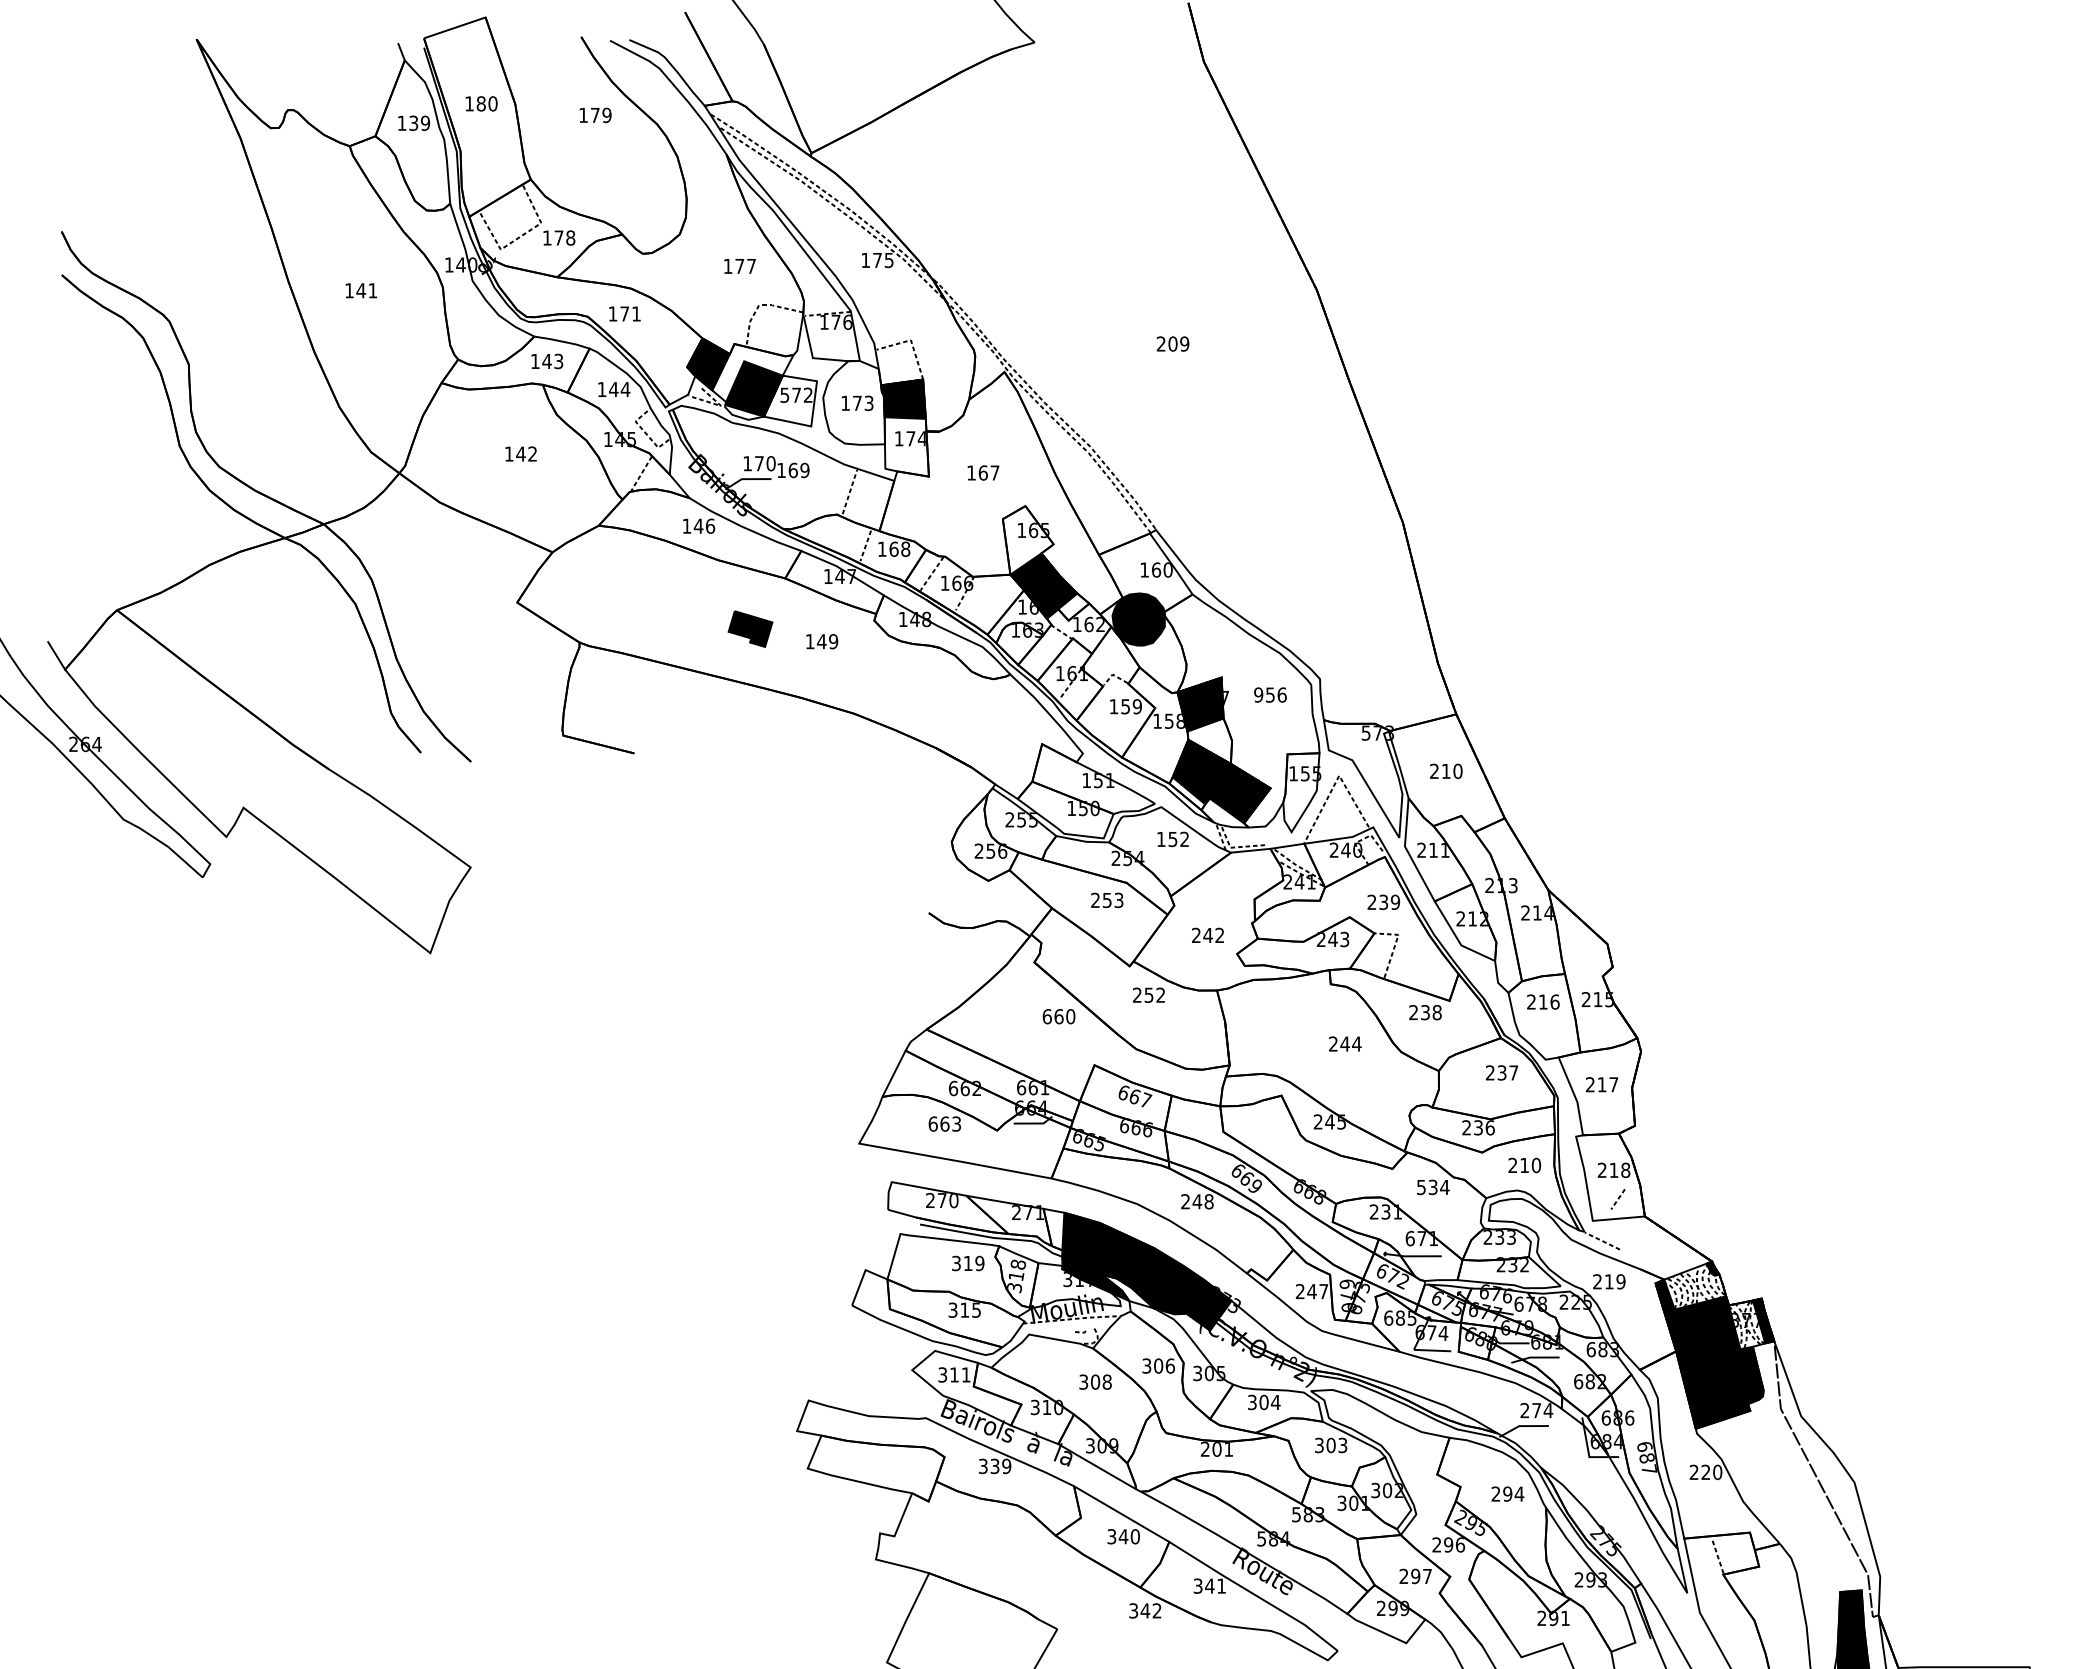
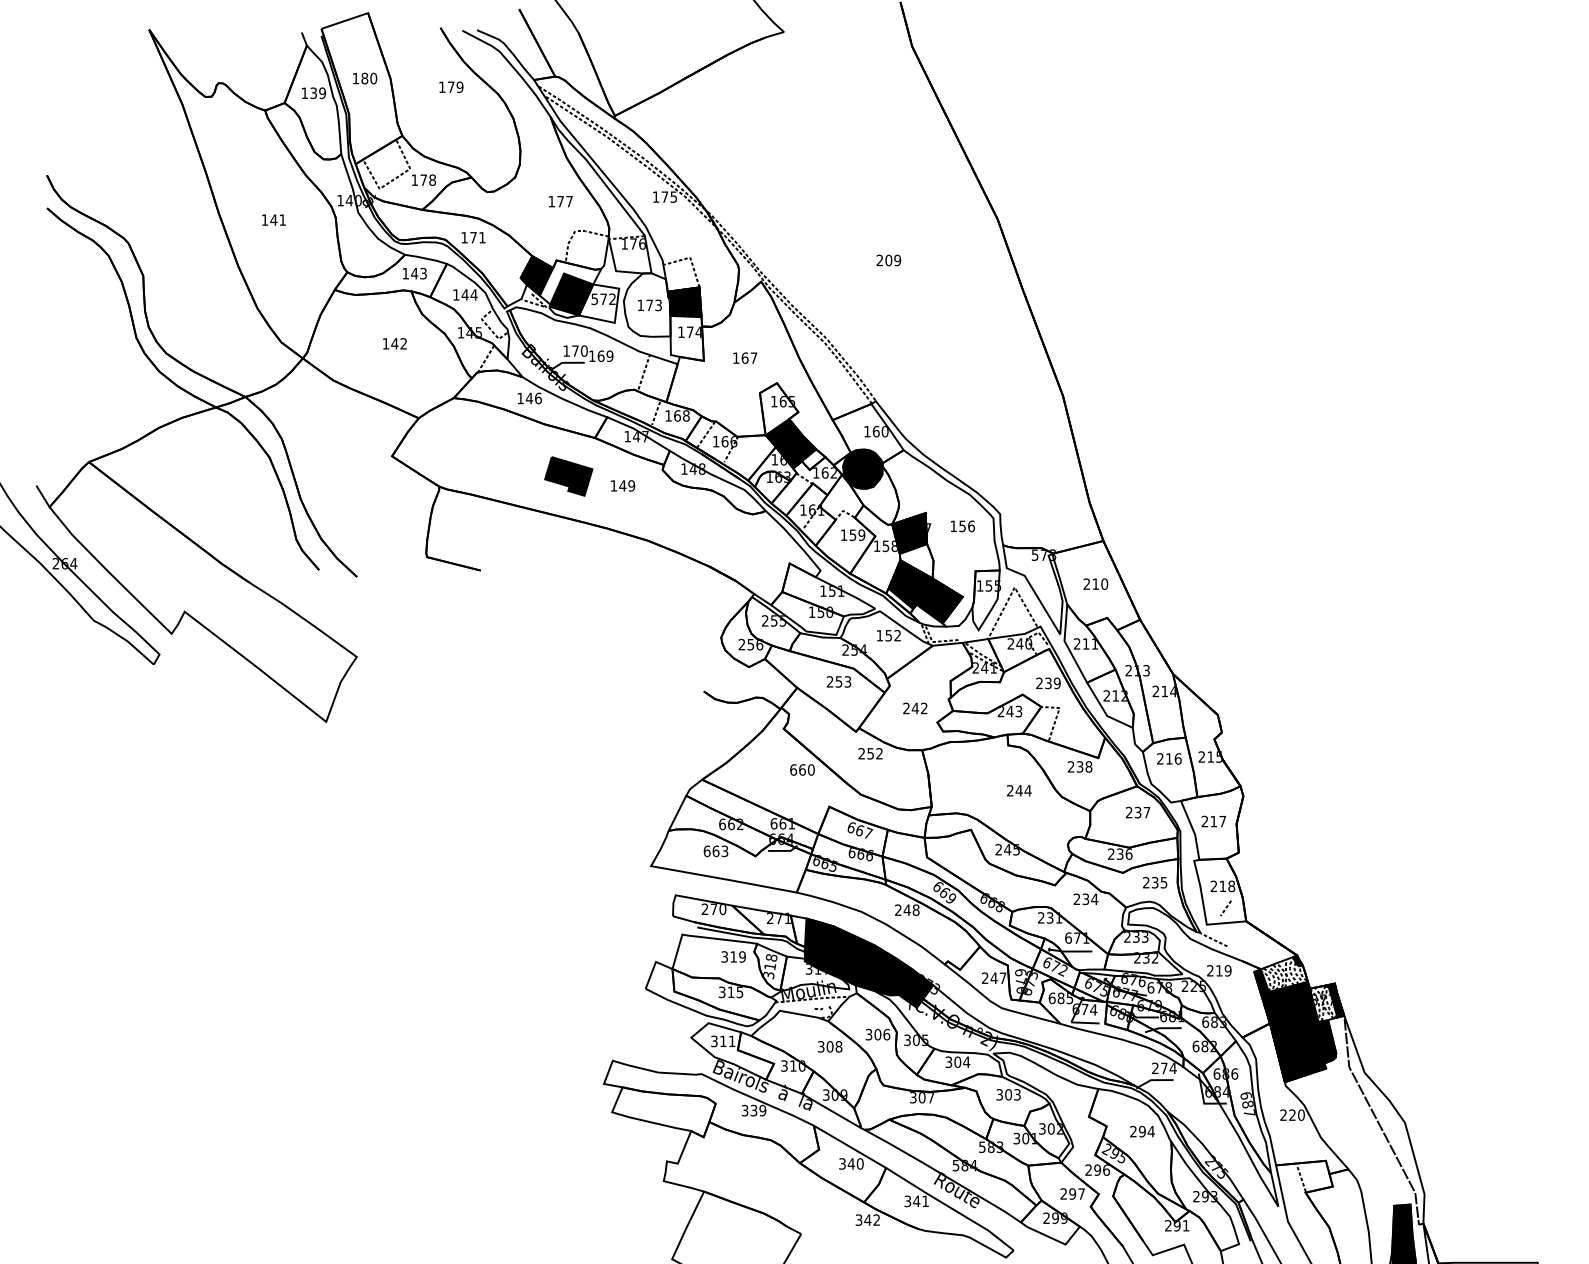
part: (750, 628) -> (568, 475), size x1.43
text: (1258, 694) -> (953, 525), 956 -> 156
text: (1530, 1165) -> (1159, 882), 210 -> 235
text: (1421, 1187) -> (1077, 899), 534 -> 234
fill: (1127, 1291) -> (854, 978), added
text: (1216, 1449) -> (921, 1097), 201 -> 307

